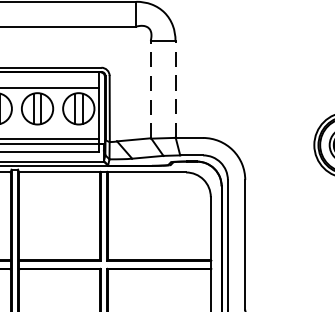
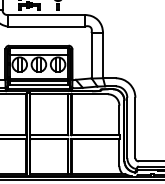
line: (150, 88) -> (91, 55), dashed -> solid
line: (176, 88) -> (103, 55), dashed -> solid

